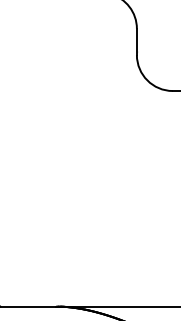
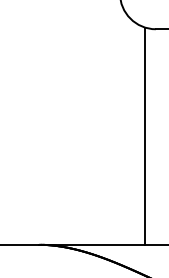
line: (162, 197) -> (145, 135), added

